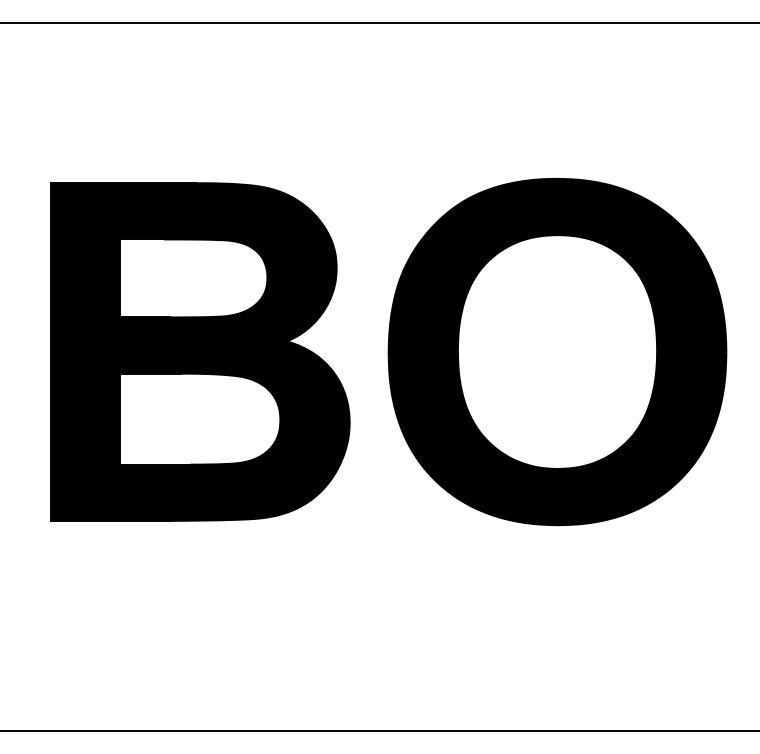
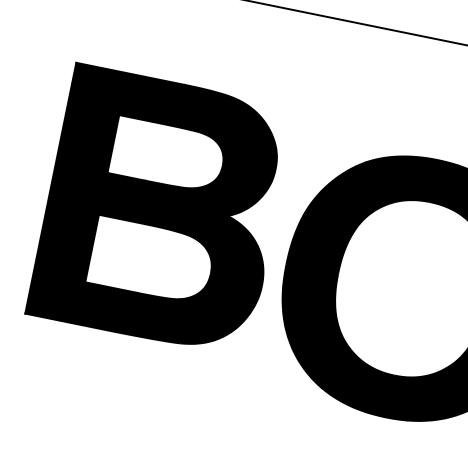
part: (200, 351) -> (161, 210), moved

